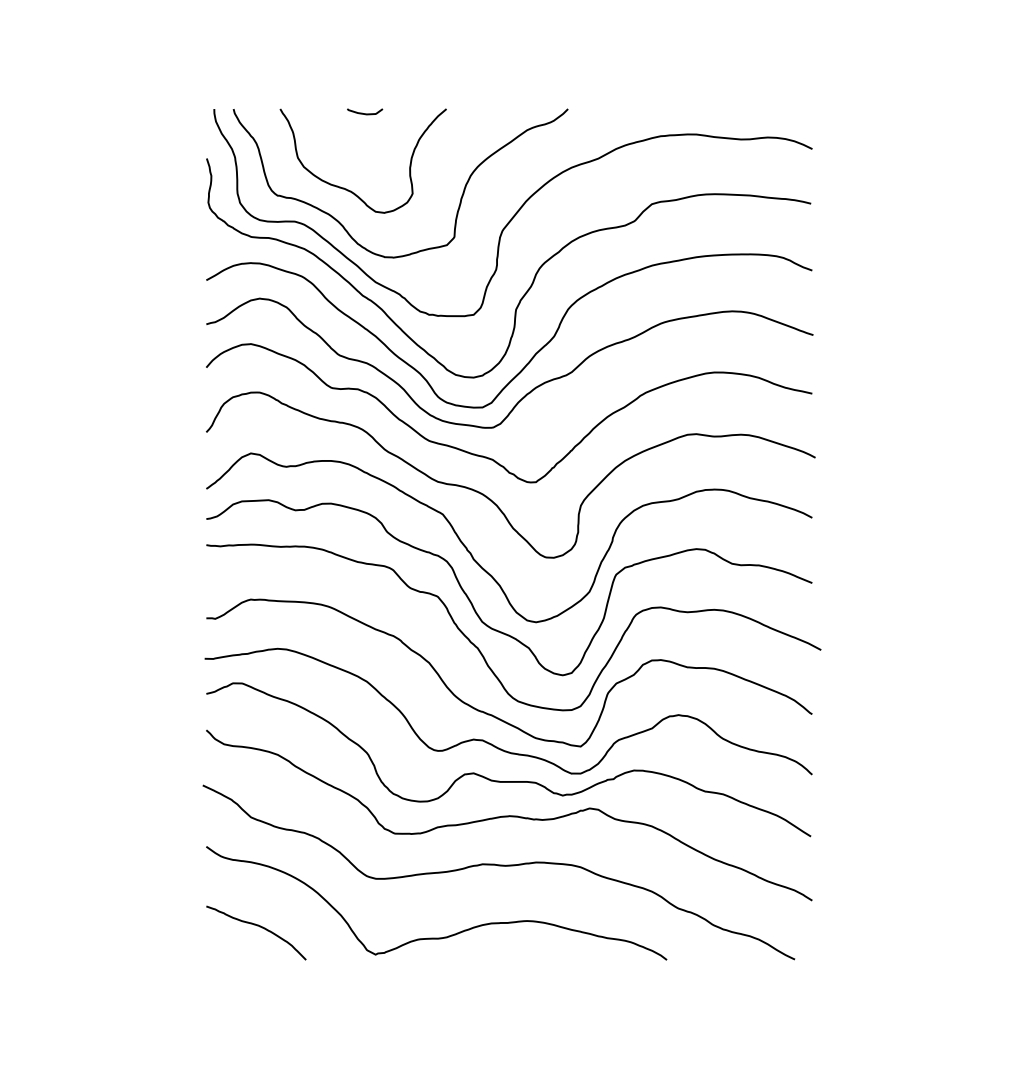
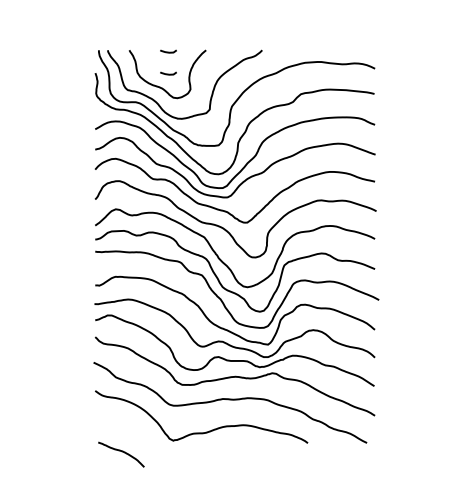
curve: (364, 159) -> (168, 73), added
curve: (258, 928) -> (122, 452), moved

